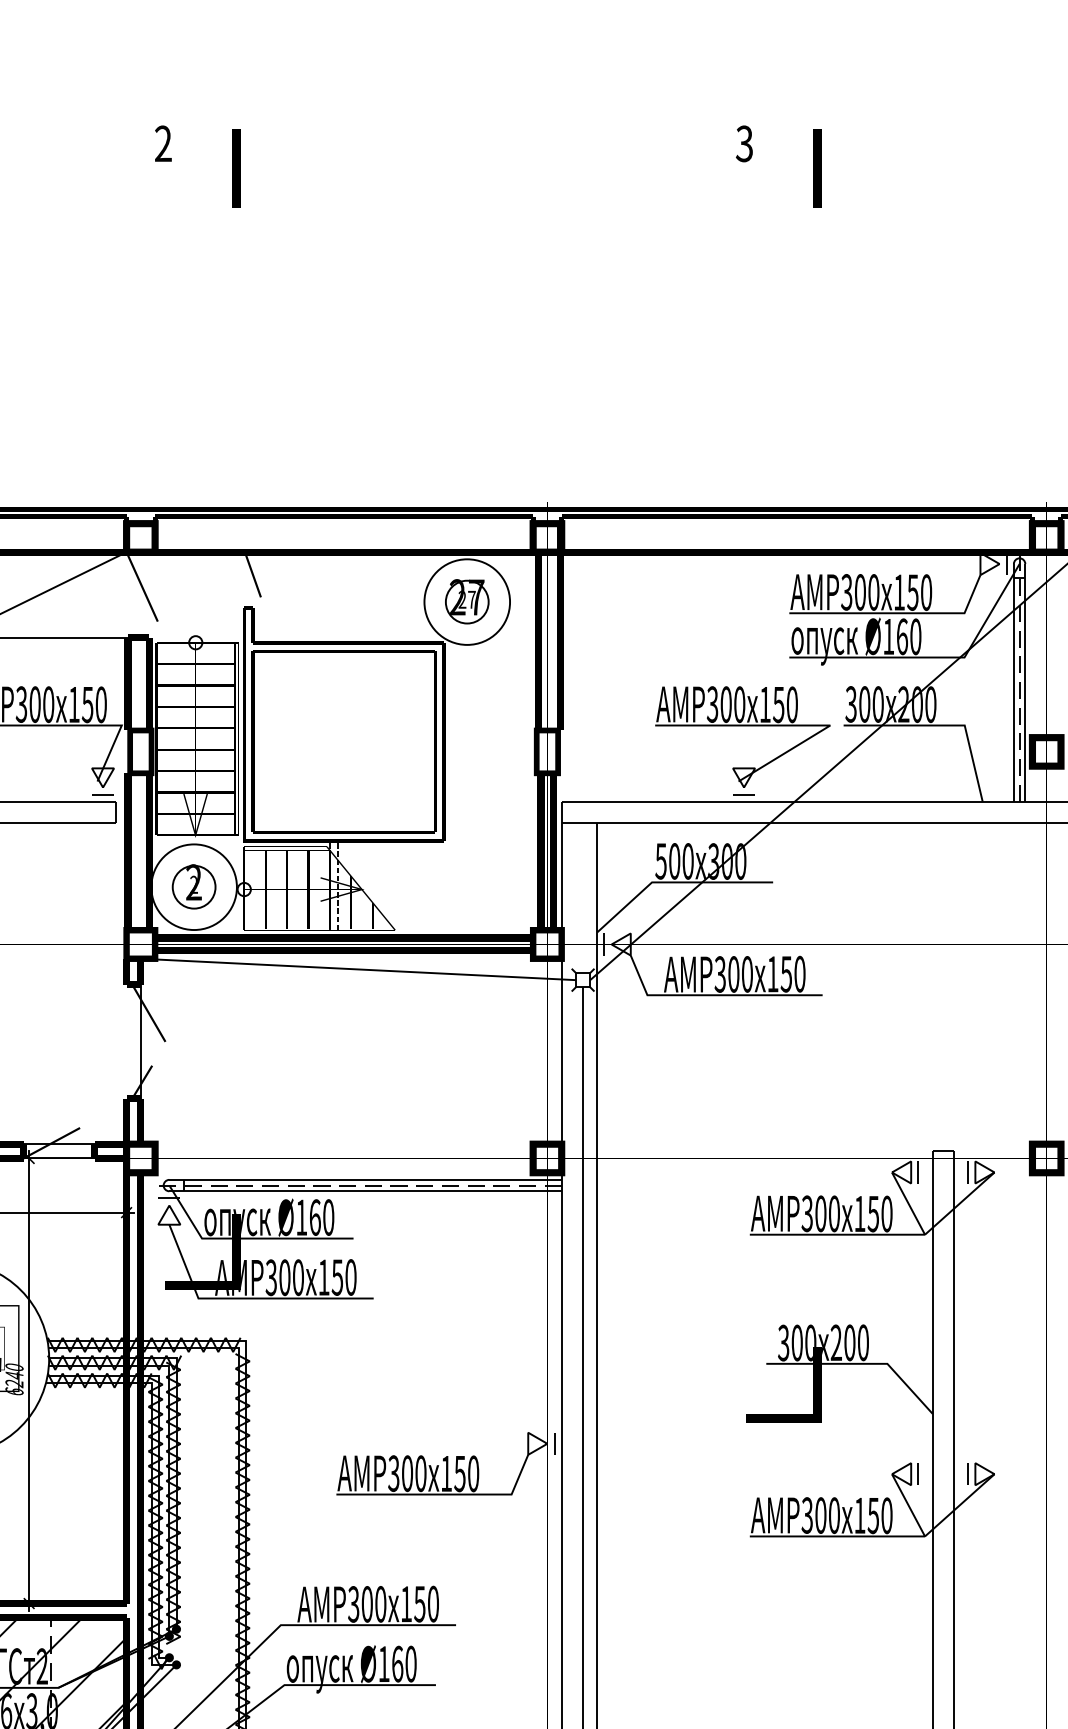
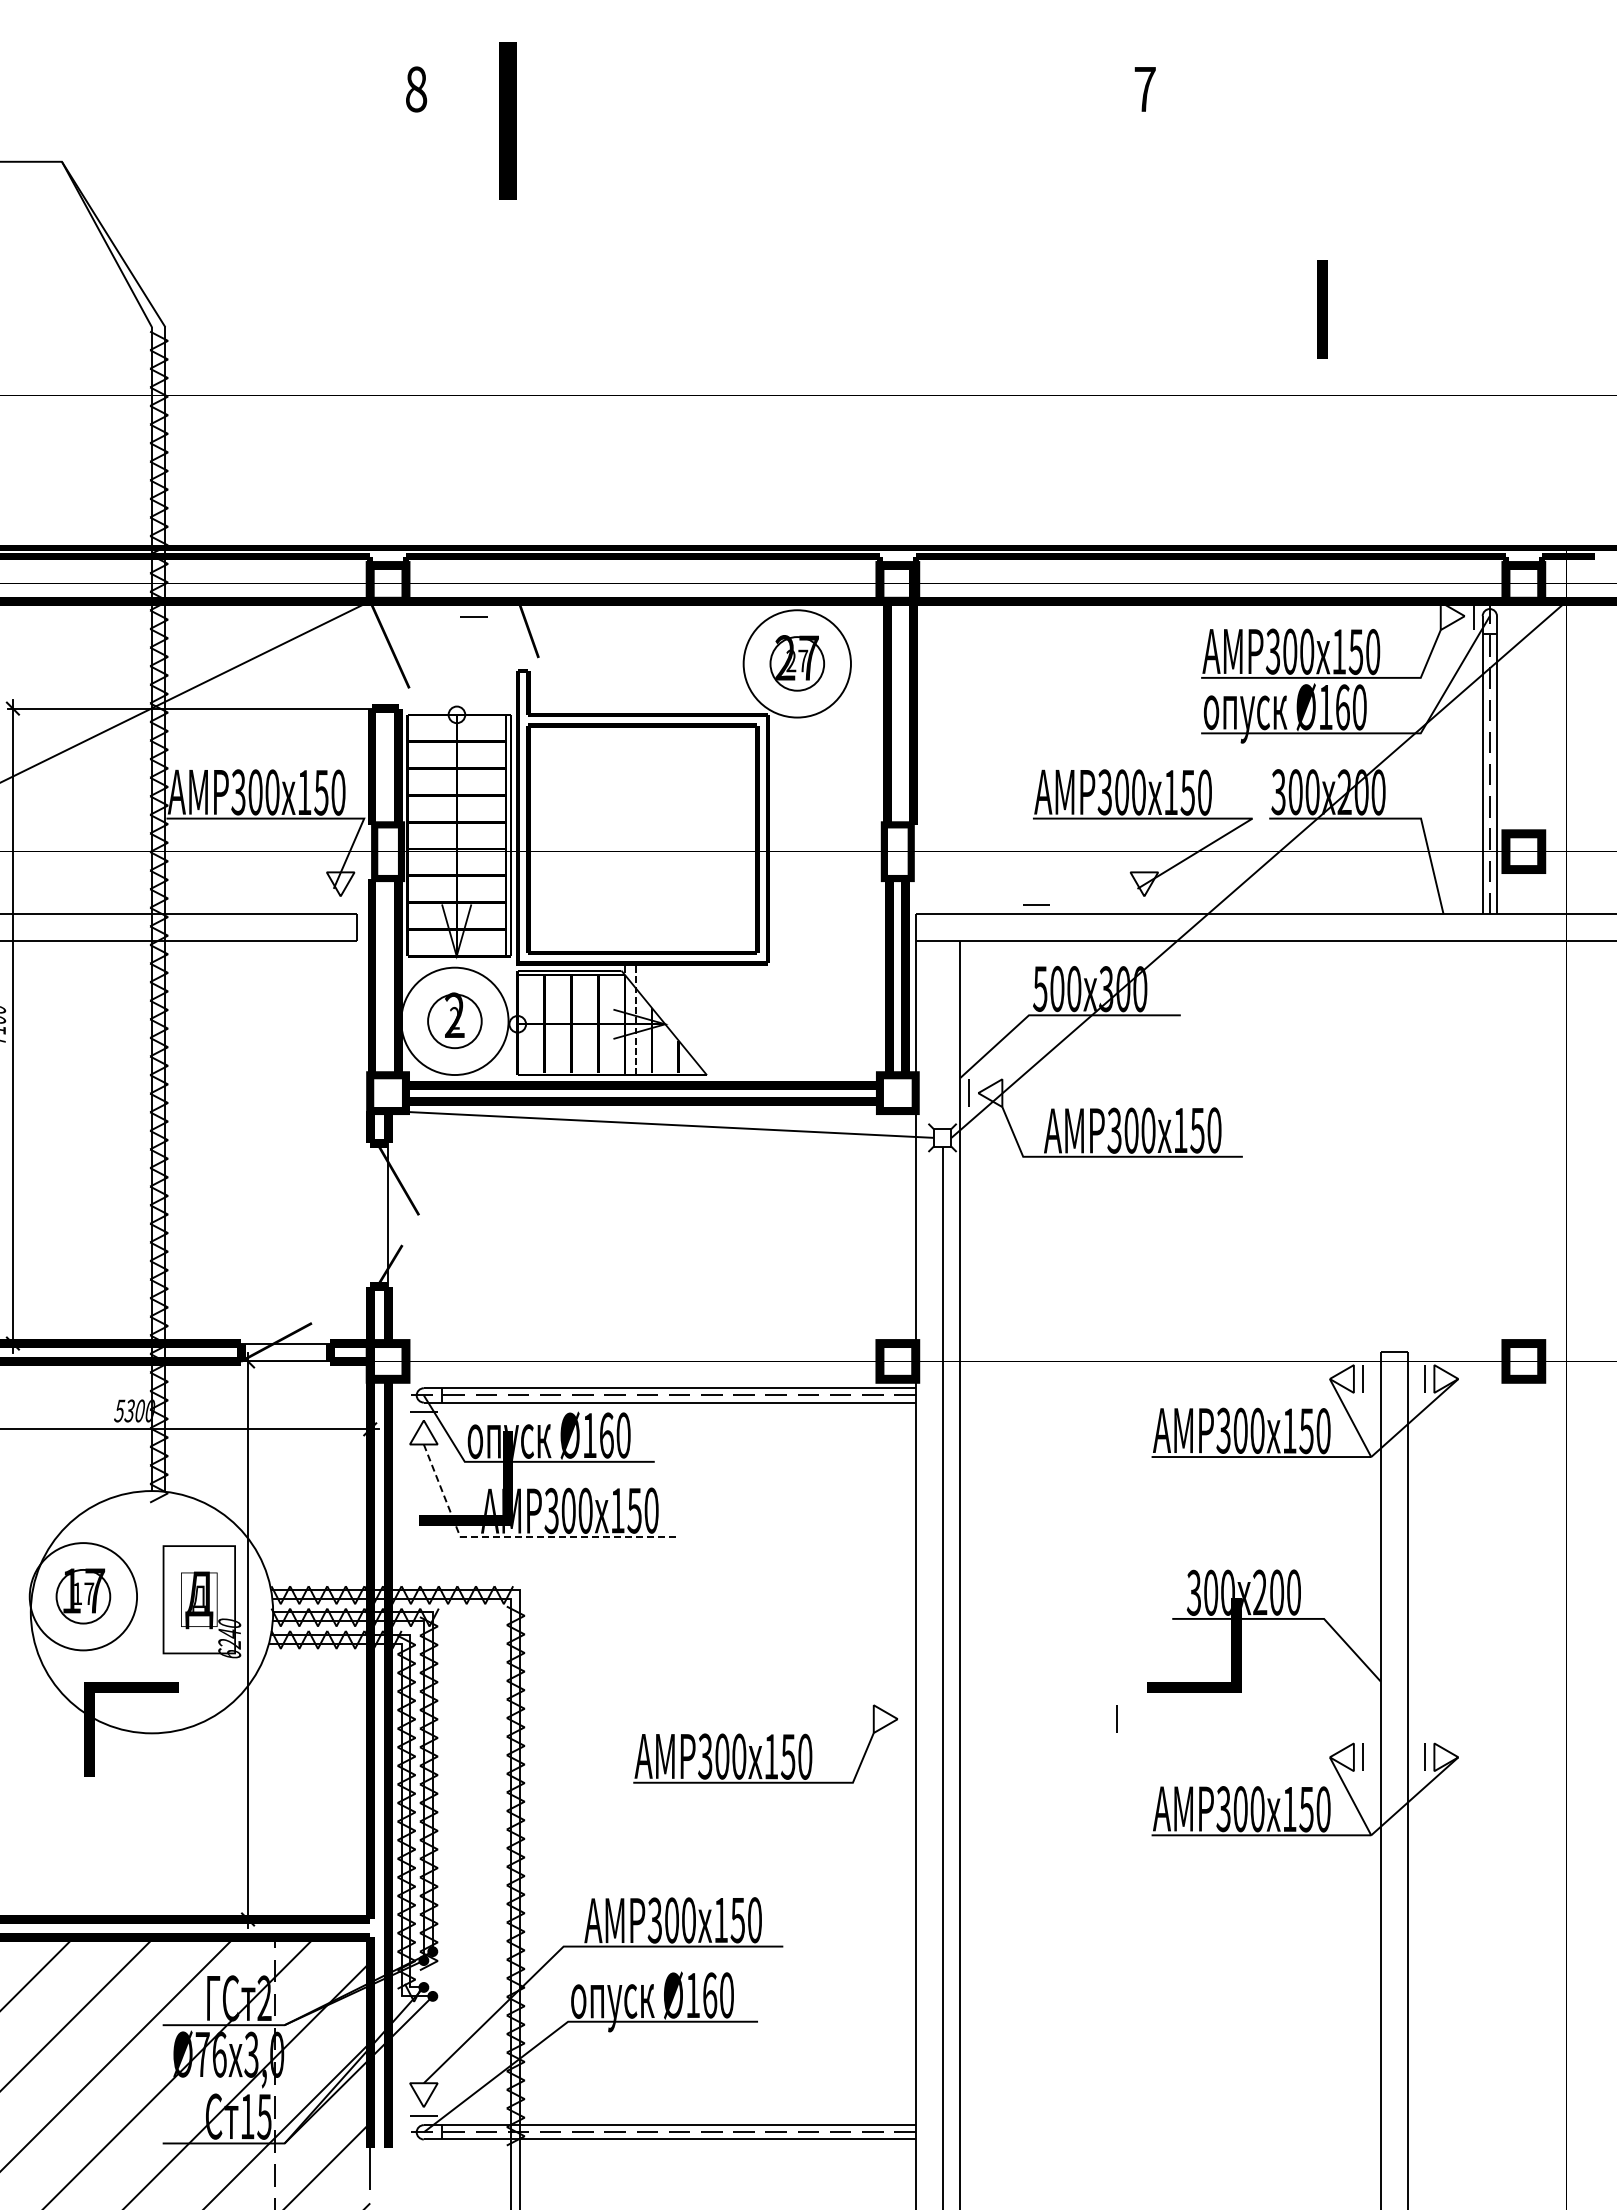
text: (163, 143) -> (416, 89), 2 -> 8
text: (744, 143) -> (1144, 89), 3 -> 7
part: (236, 168) -> (507, 120), size x1.6
part: (817, 168) -> (1322, 309), moved
line: (102, 794) -> (473, 616), moved
line: (744, 794) -> (1036, 904), moved
line: (246, 1298) -> (520, 1537), solid -> dashed
line: (554, 1443) -> (1116, 1718), moved

